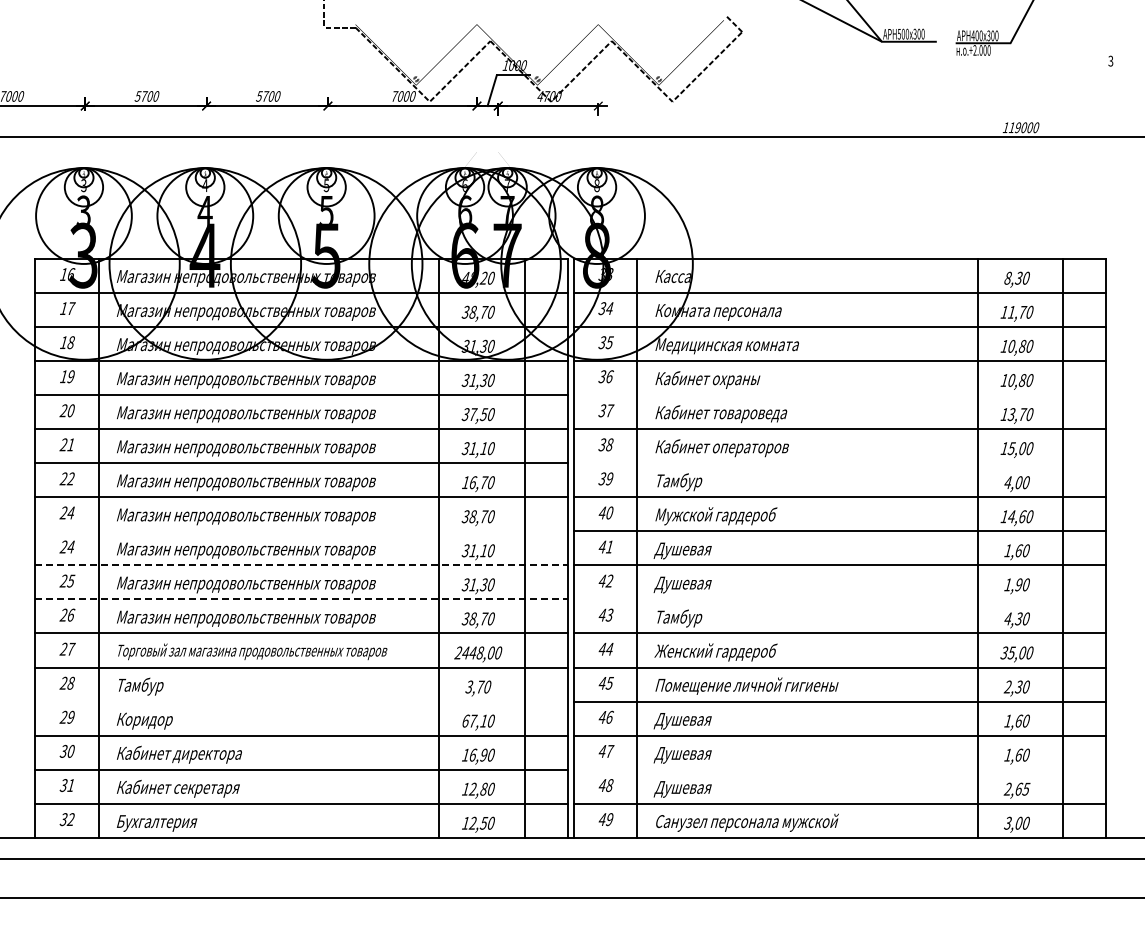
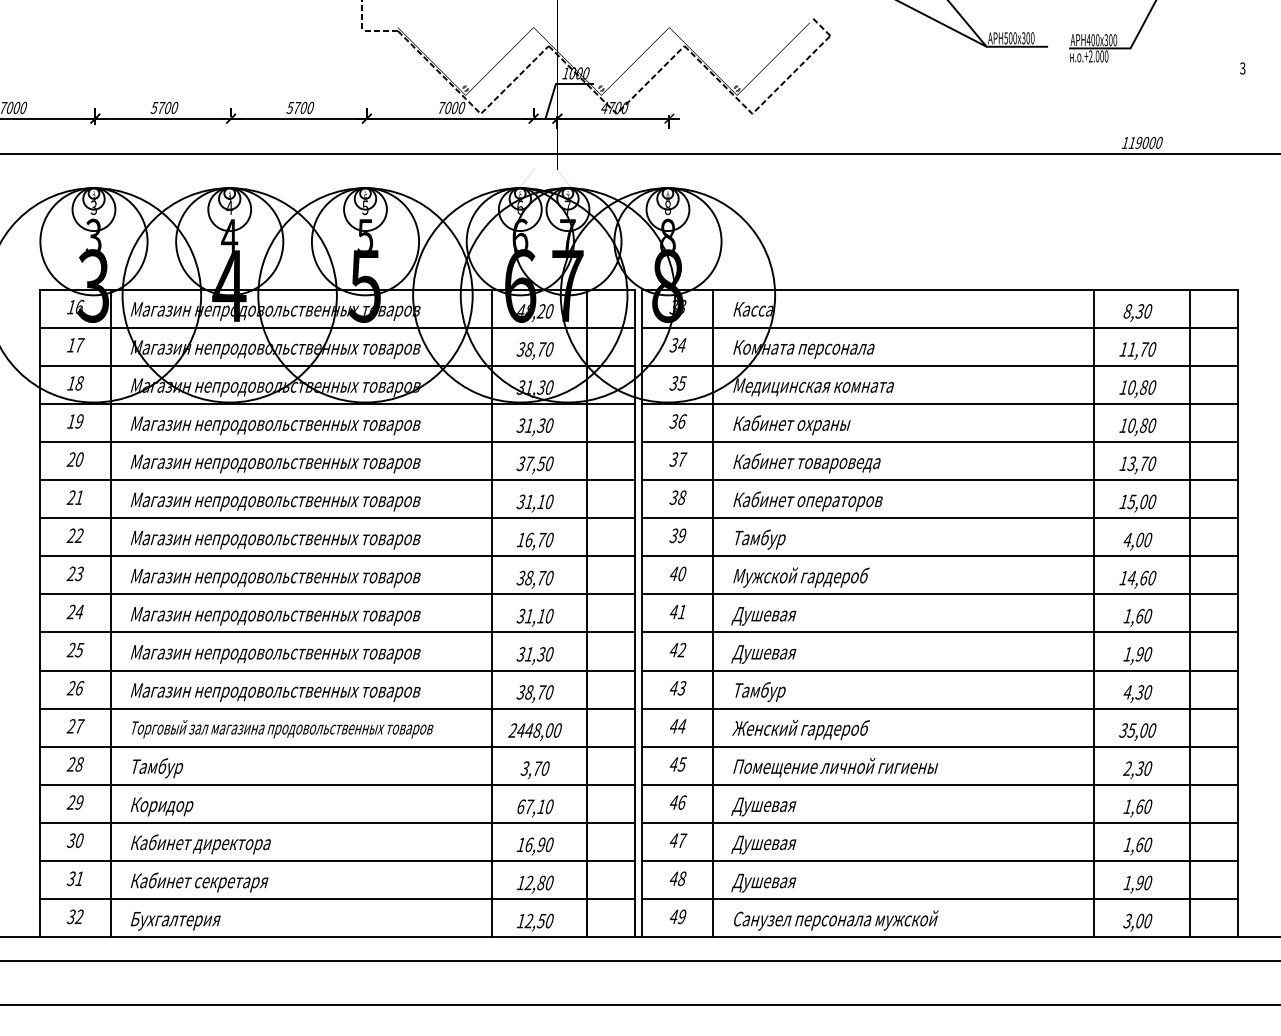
line: (840, 395) -> (940, 442), added
line: (840, 463) -> (940, 518), added
text: (70, 512) -> (78, 573), 24 -> 23
line: (301, 531) -> (337, 594), added
line: (302, 565) -> (338, 632), dashed -> solid
line: (302, 599) -> (338, 670), dashed -> solid
line: (840, 599) -> (940, 670), added
line: (301, 701) -> (337, 784), added
line: (840, 769) -> (940, 860), added
text: (1016, 788) -> (1137, 882), 2,65 -> 1,90

